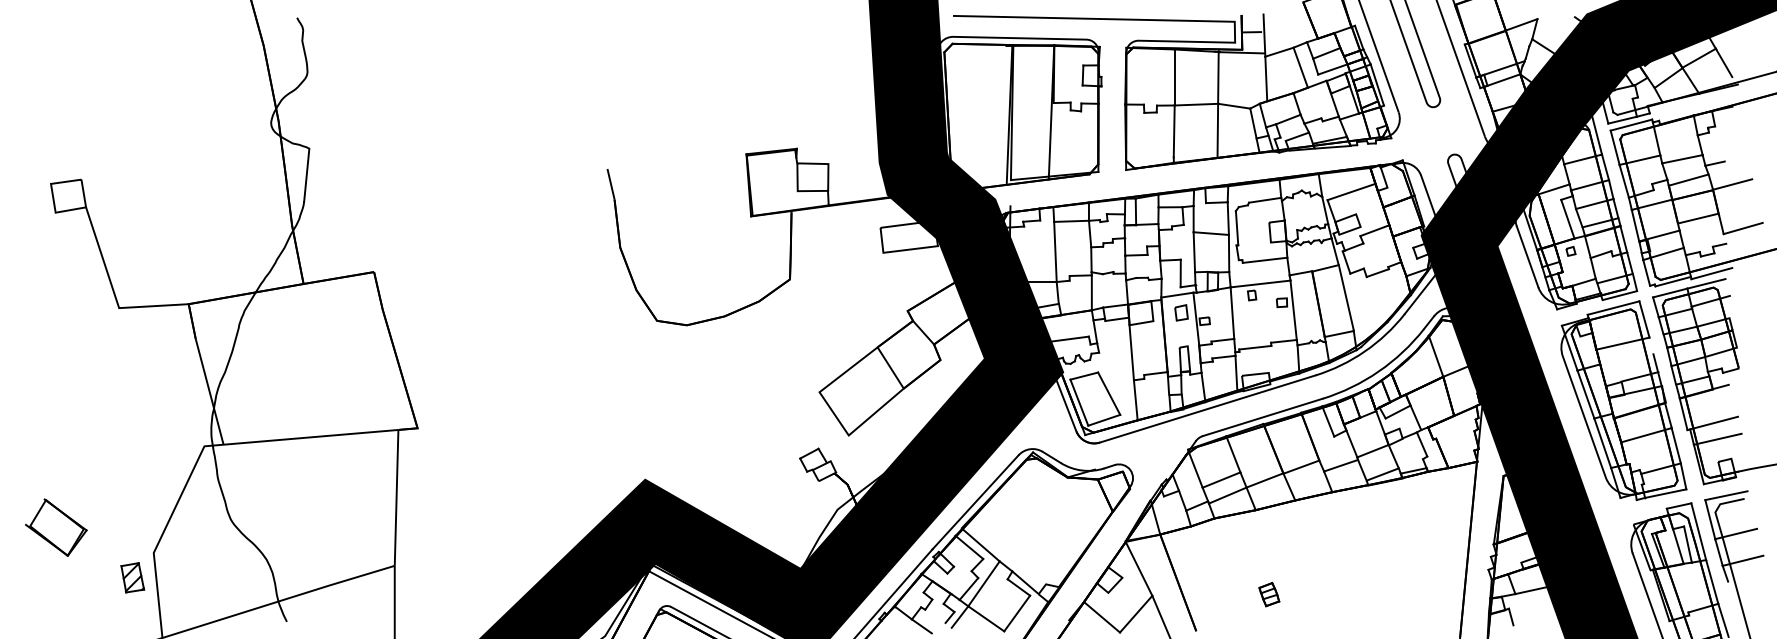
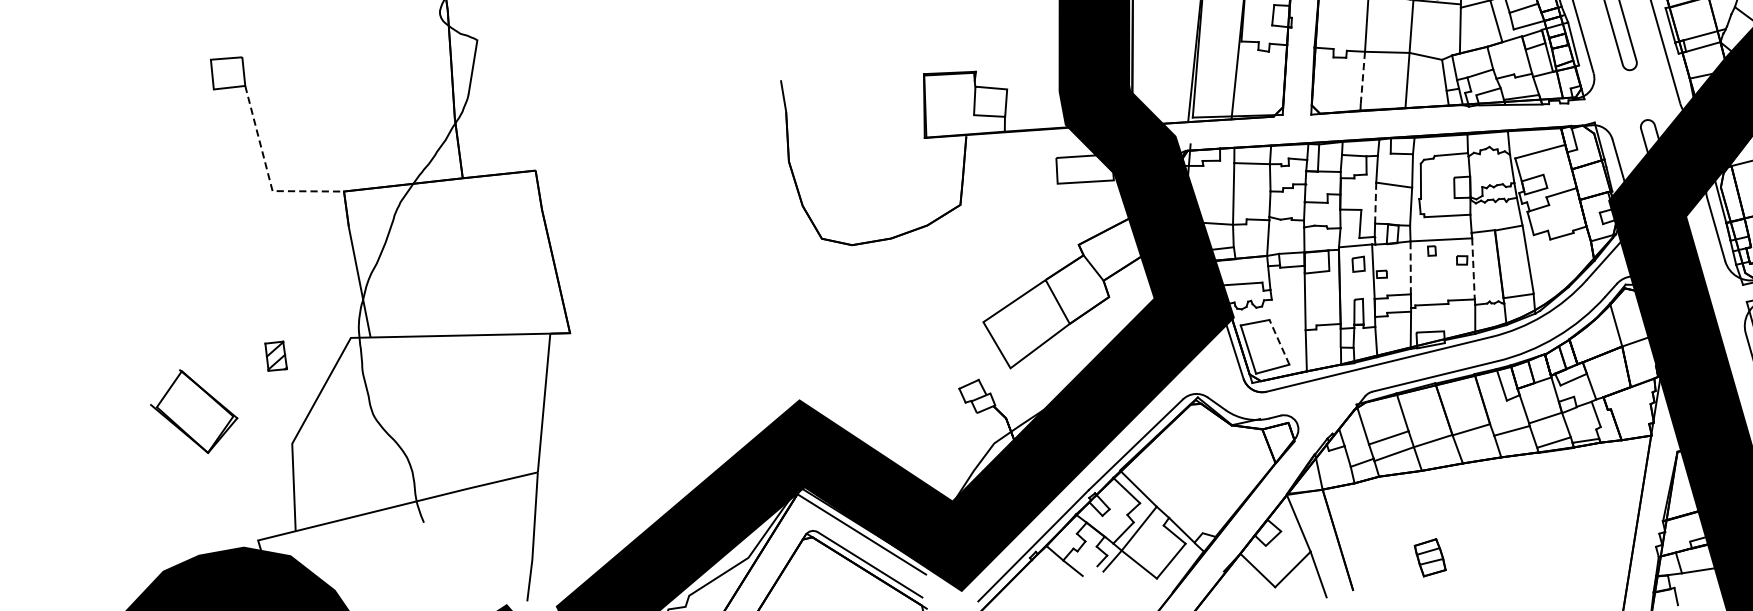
line: (1174, 131) -> (1363, 78), solid -> dashed
line: (1194, 252) -> (1375, 203), solid -> dashed
line: (113, 291) -> (267, 173), solid -> dashed
line: (1293, 310) -> (1473, 269), solid -> dashed
line: (1232, 313) -> (1410, 268), solid -> dashed
line: (1109, 393) -> (1279, 342), solid -> dashed
part: (56, 527) -> (194, 411), size x1.4
part: (132, 577) -> (275, 355), moved
part: (1269, 594) -> (1430, 557), size x1.6

